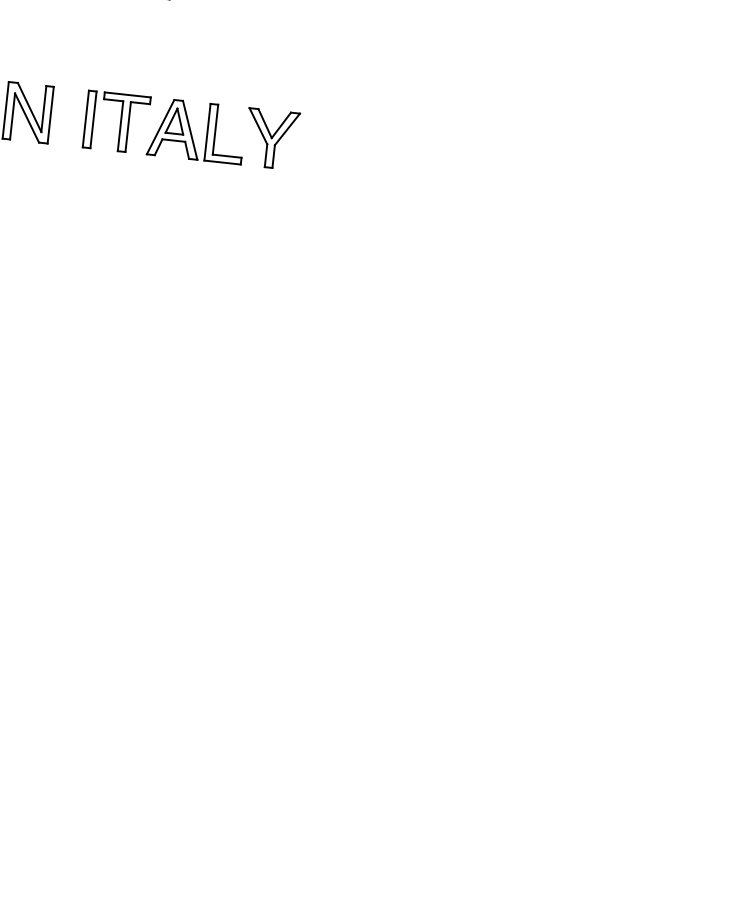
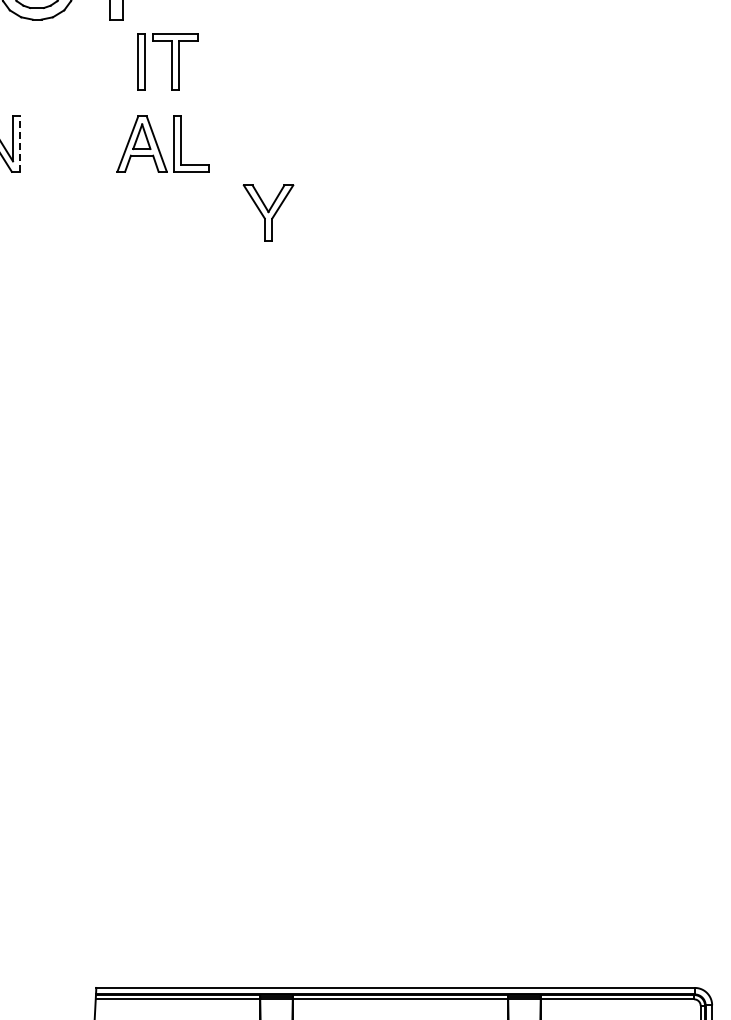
line: (50, 115) -> (20, 144), solid -> dashed
part: (116, 121) -> (167, 61), moved
part: (271, 138) -> (268, 212), moved

